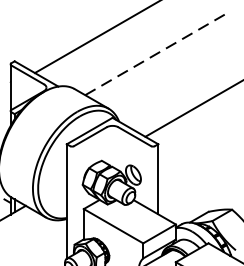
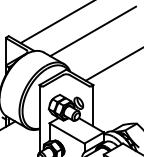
line: (158, 53) -> (93, 31), dashed -> solid

